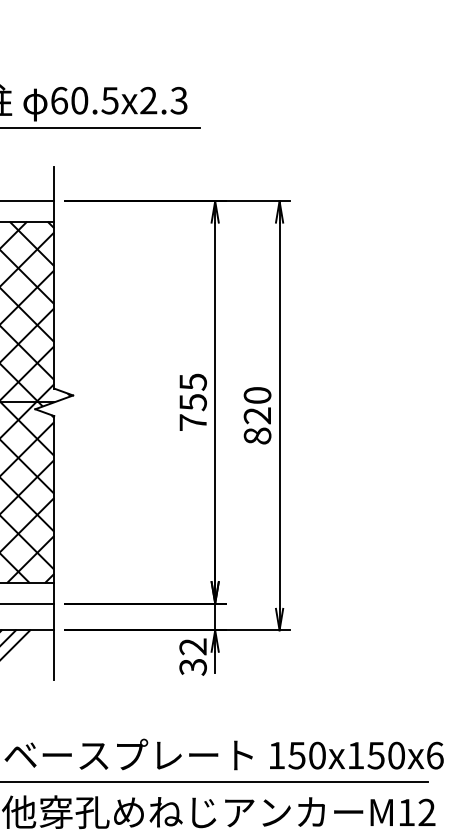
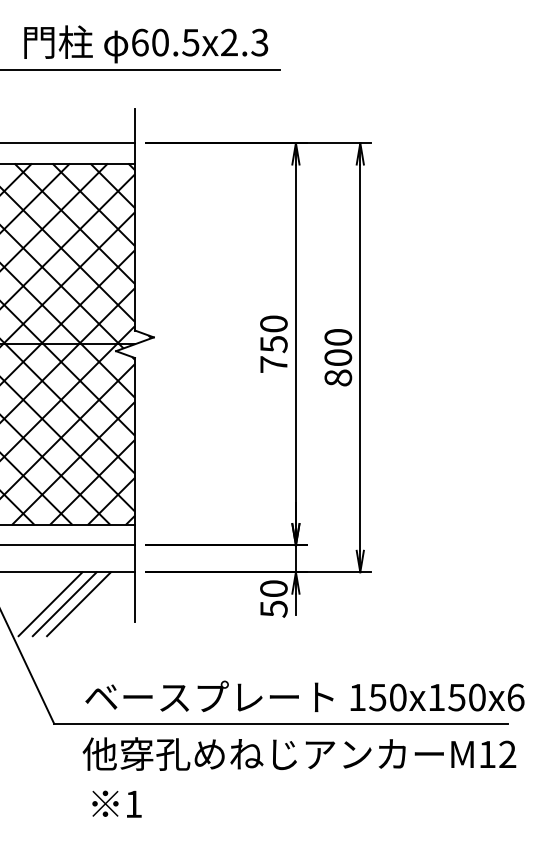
text: (192, 381) -> (273, 323), 755 -> 750
text: (257, 415) -> (338, 357), 820 -> 800
text: (192, 656) -> (273, 598), 32 -> 50

